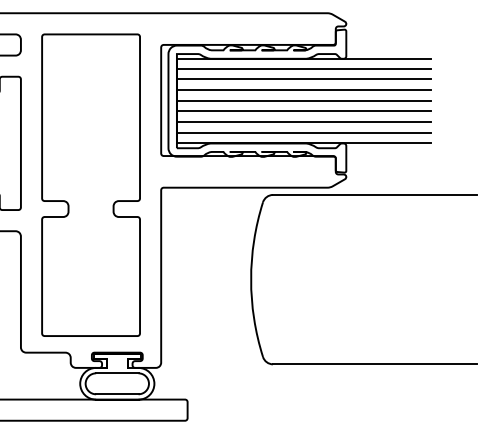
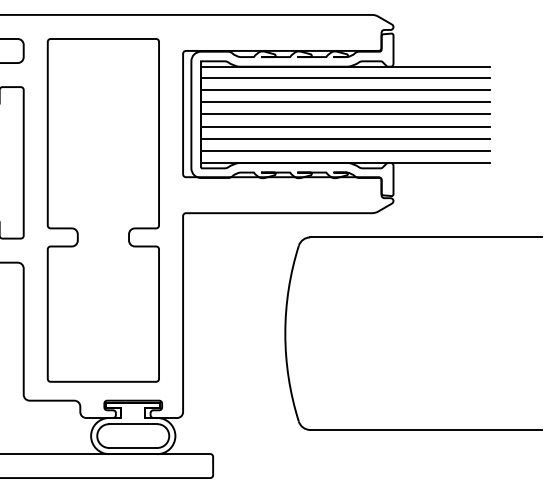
part: (363, 195) -> (413, 237), moved

